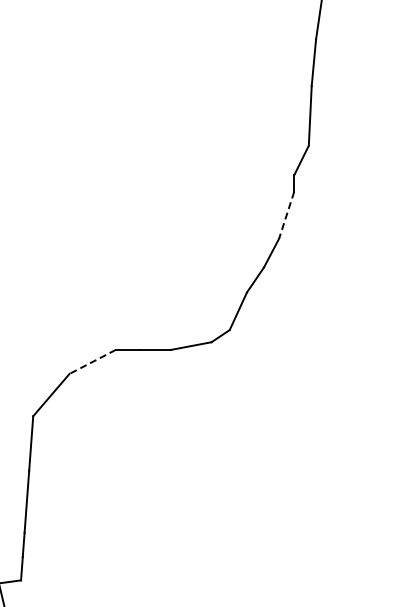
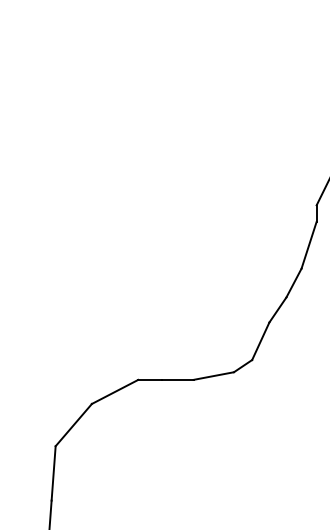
line: (286, 215) -> (308, 245), dashed -> solid
line: (92, 362) -> (114, 392), dashed -> solid

